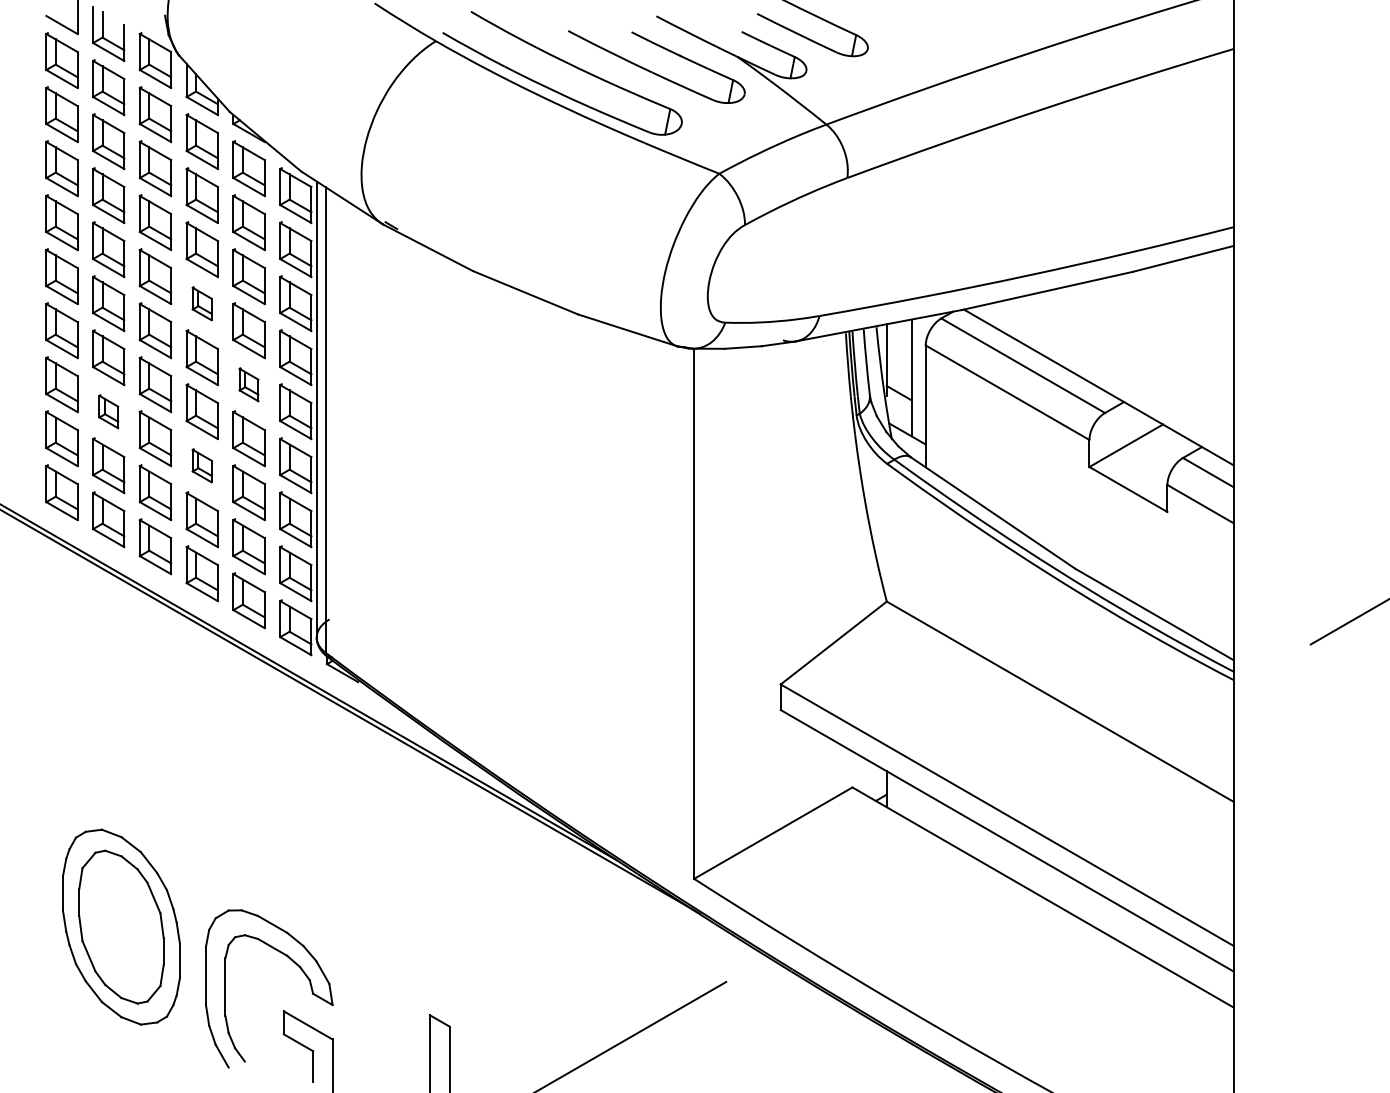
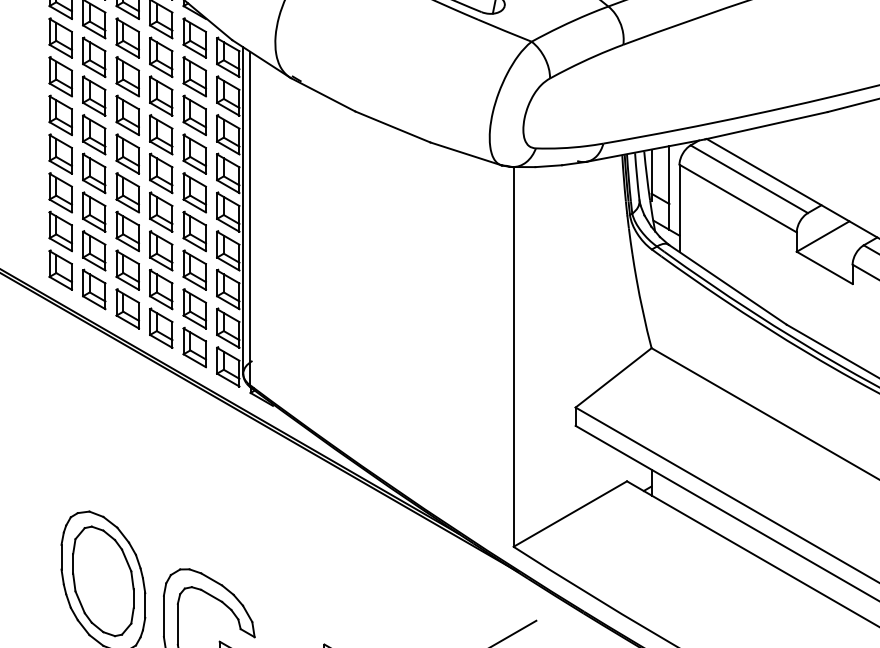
part: (201, 303) -> (160, 134), size x1.67
part: (248, 384) -> (194, 192), size x1.67
part: (108, 411) -> (94, 212), size x1.67
part: (201, 465) -> (160, 250), size x1.67

